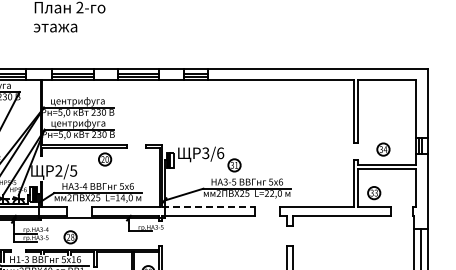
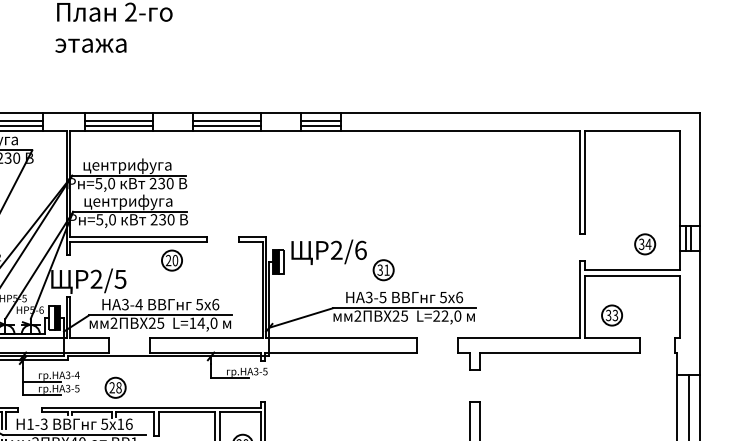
part: (383, 149) -> (645, 244), moved
text: (205, 153) -> (336, 250), 3/6 -> 2/6
line: (209, 206) -> (342, 337), dashed -> solid

